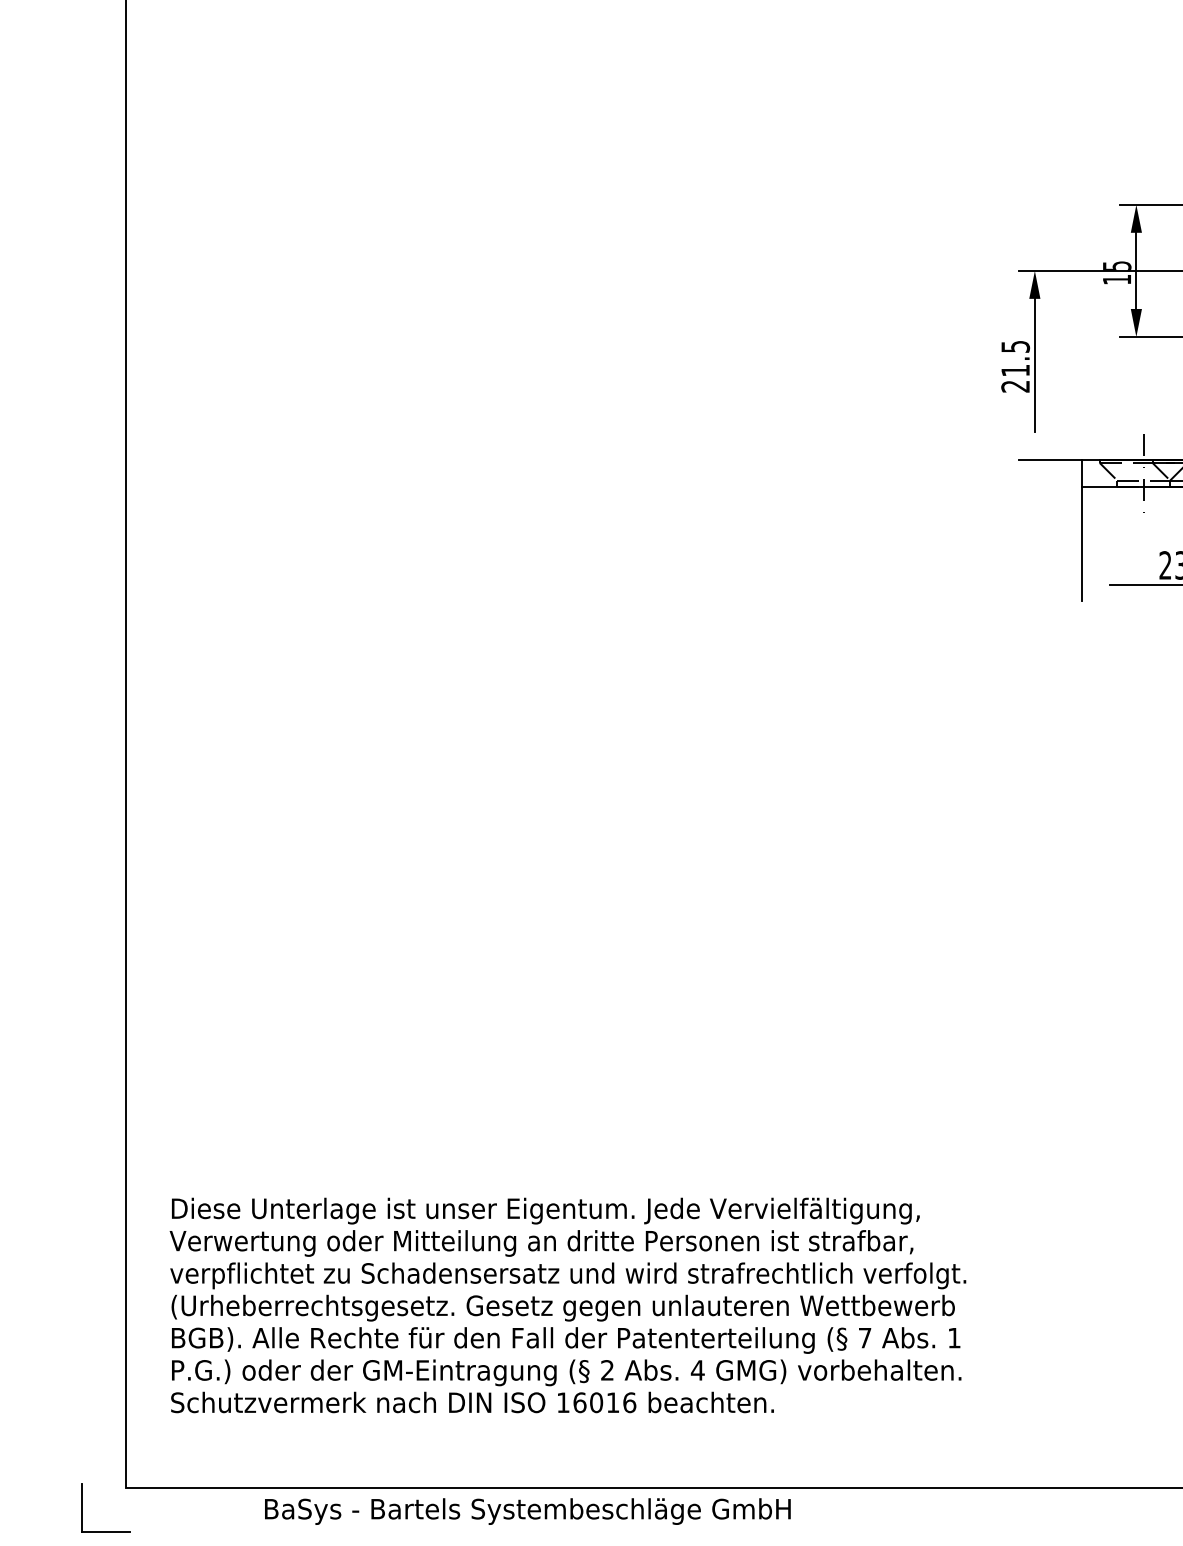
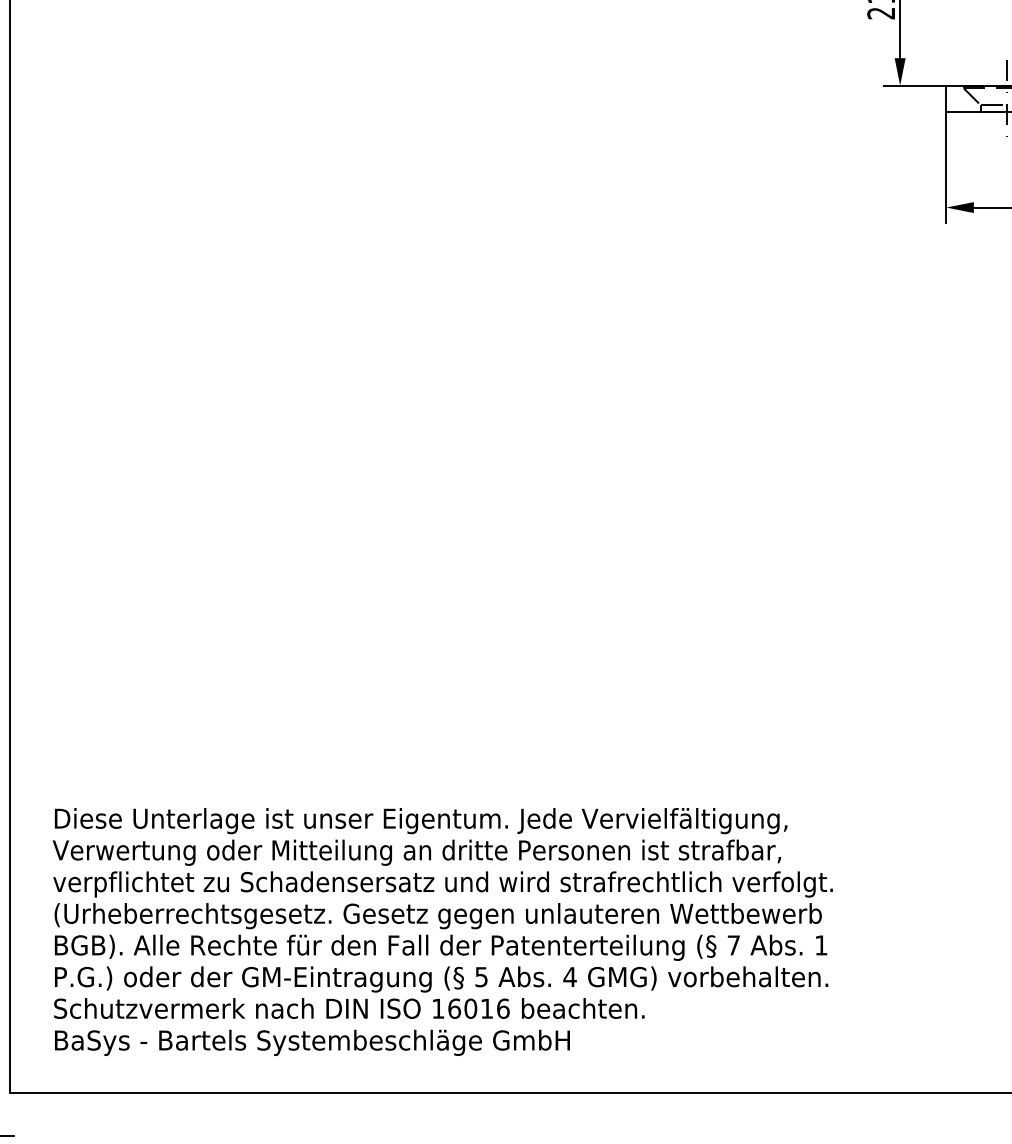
fill: (1034, 446) -> (899, 72), added
fill: (1096, 584) -> (960, 207), added
text: (607, 1370) -> (481, 977), 2 -> 5
text: (527, 1511) -> (312, 1042), moved

